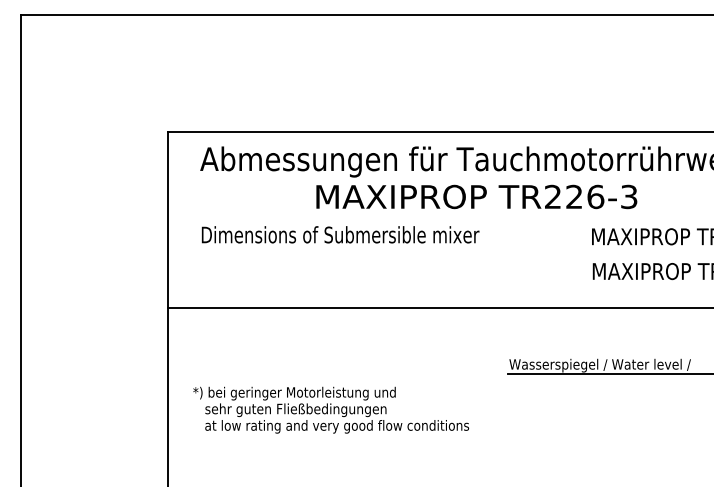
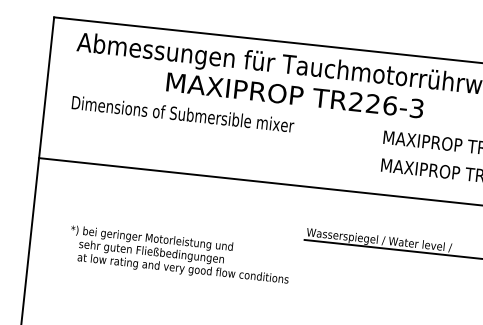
text: (331, 409) -> (180, 255), moved

